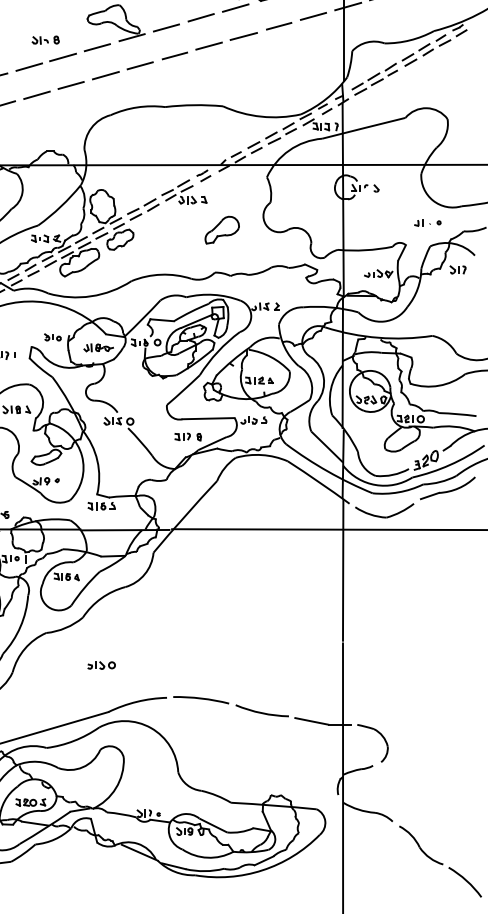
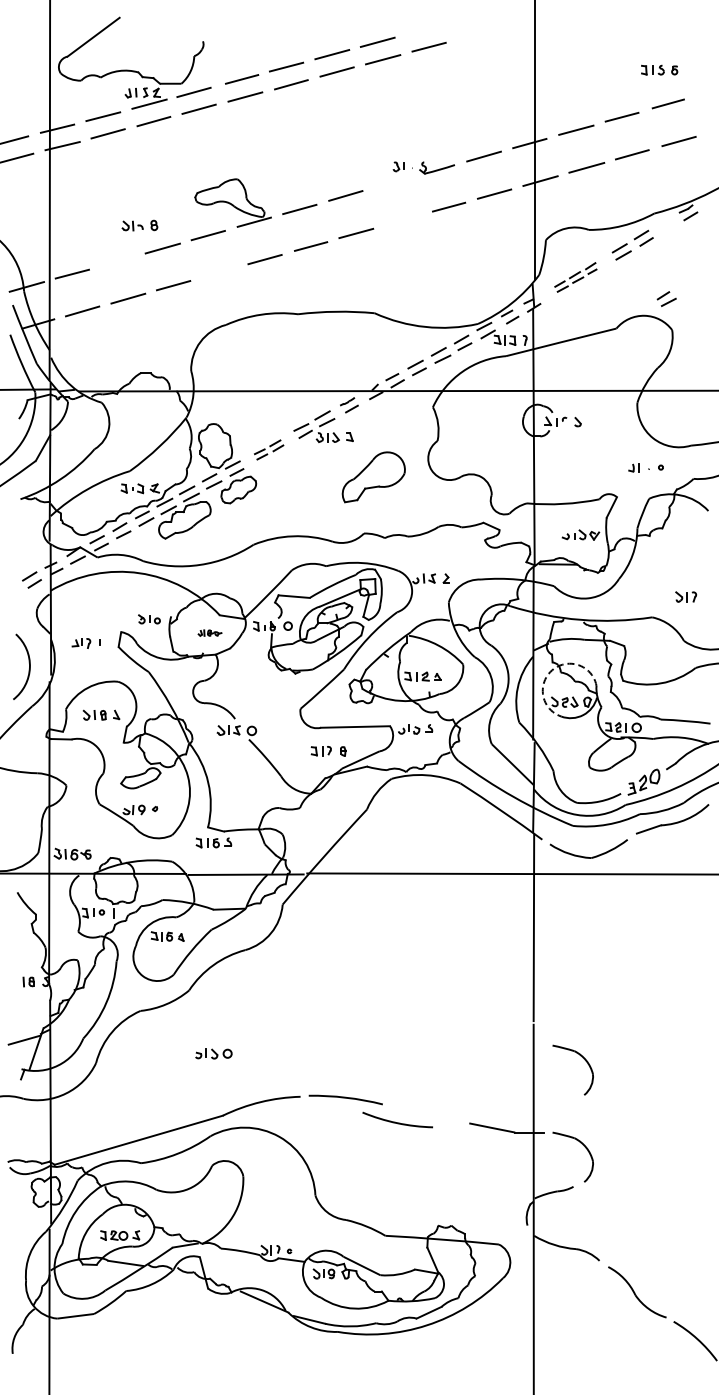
line: (235, 8) -> (391, 183), removed
line: (243, 36) -> (401, 220), removed
part: (443, 40) -> (666, 298), moved
line: (28, 67) -> (117, 261), removed
line: (105, 75) -> (219, 272), removed
part: (374, 79) -> (575, 277), size x0.7
part: (142, 209) -> (268, 449), size x0.7
part: (222, 230) -> (373, 477), size x1.4
part: (458, 269) -> (686, 596), moved
part: (98, 347) -> (209, 632), size x0.6
arc: (357, 376) -> (552, 670), solid -> dashed
part: (381, 670) -> (584, 1060), added
arc: (260, 711) -> (395, 1121), moved

